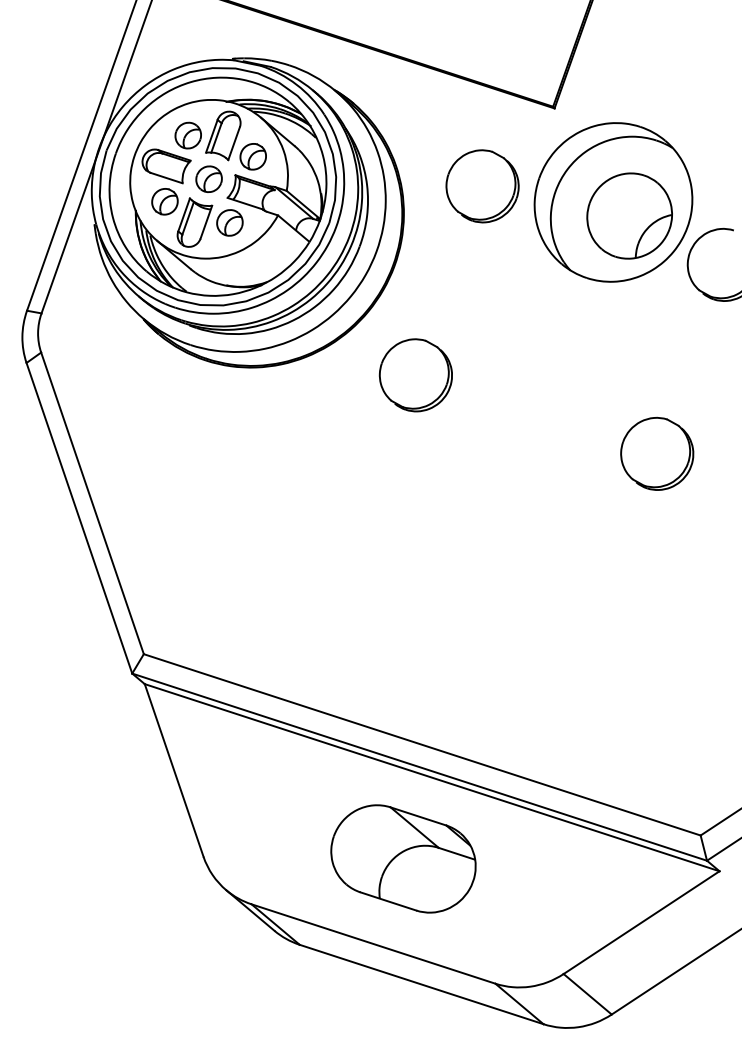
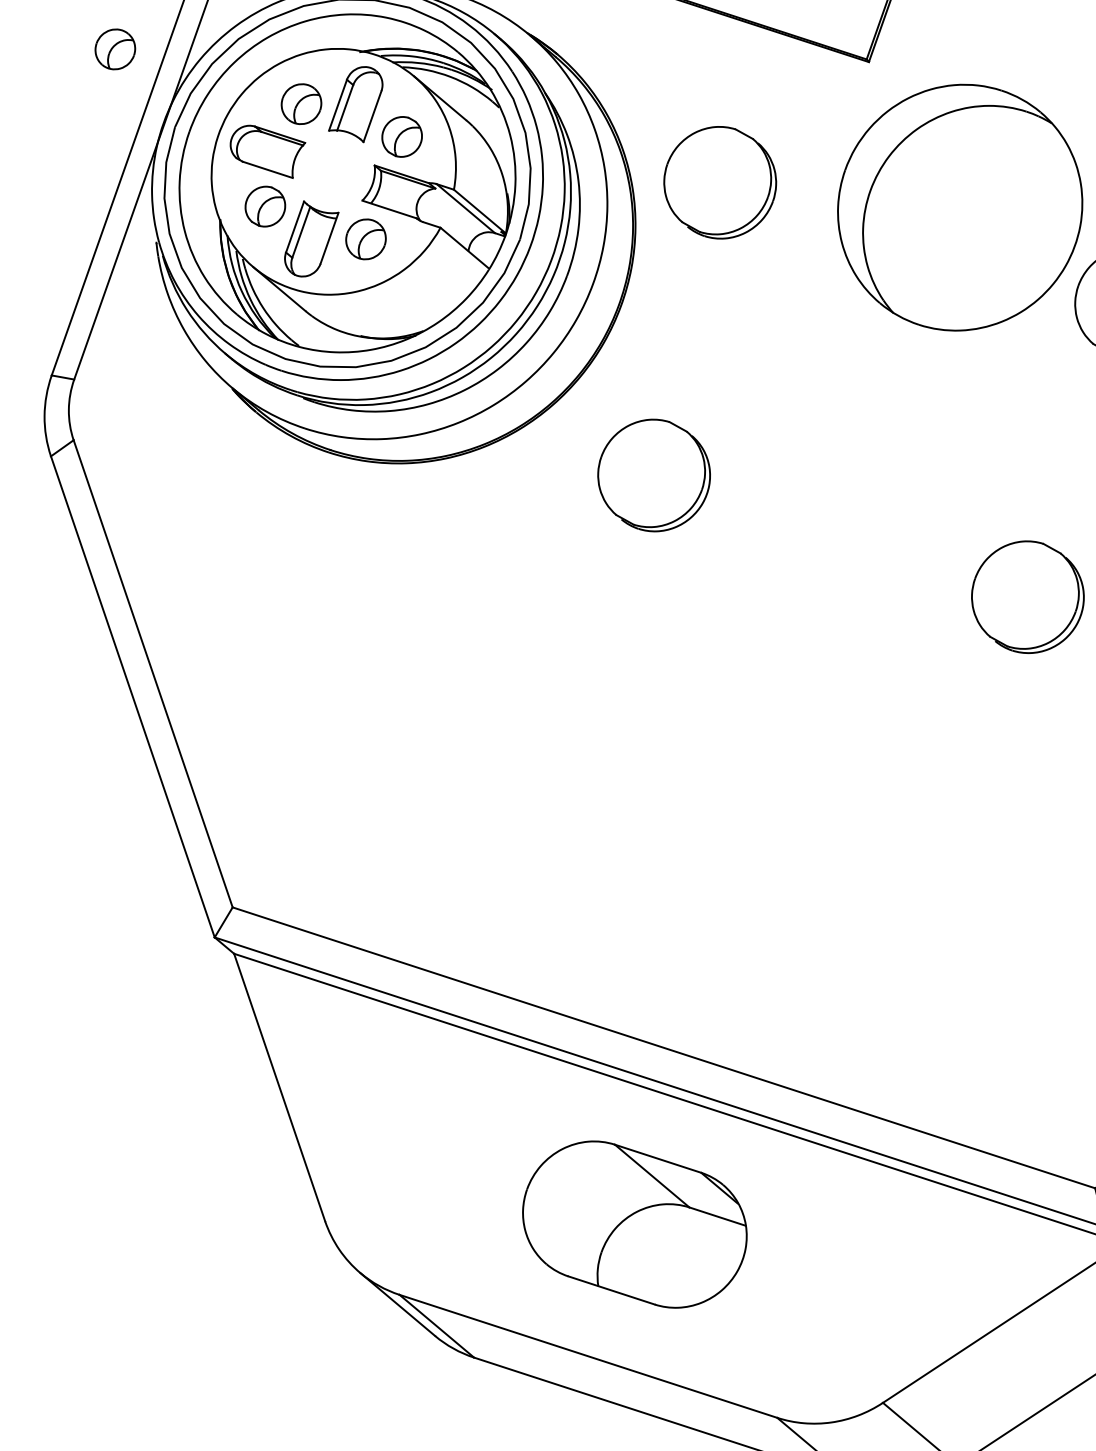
part: (208, 178) -> (114, 48), moved
part: (482, 186) -> (720, 182), moved
part: (629, 215) -> (984, 227), removed

